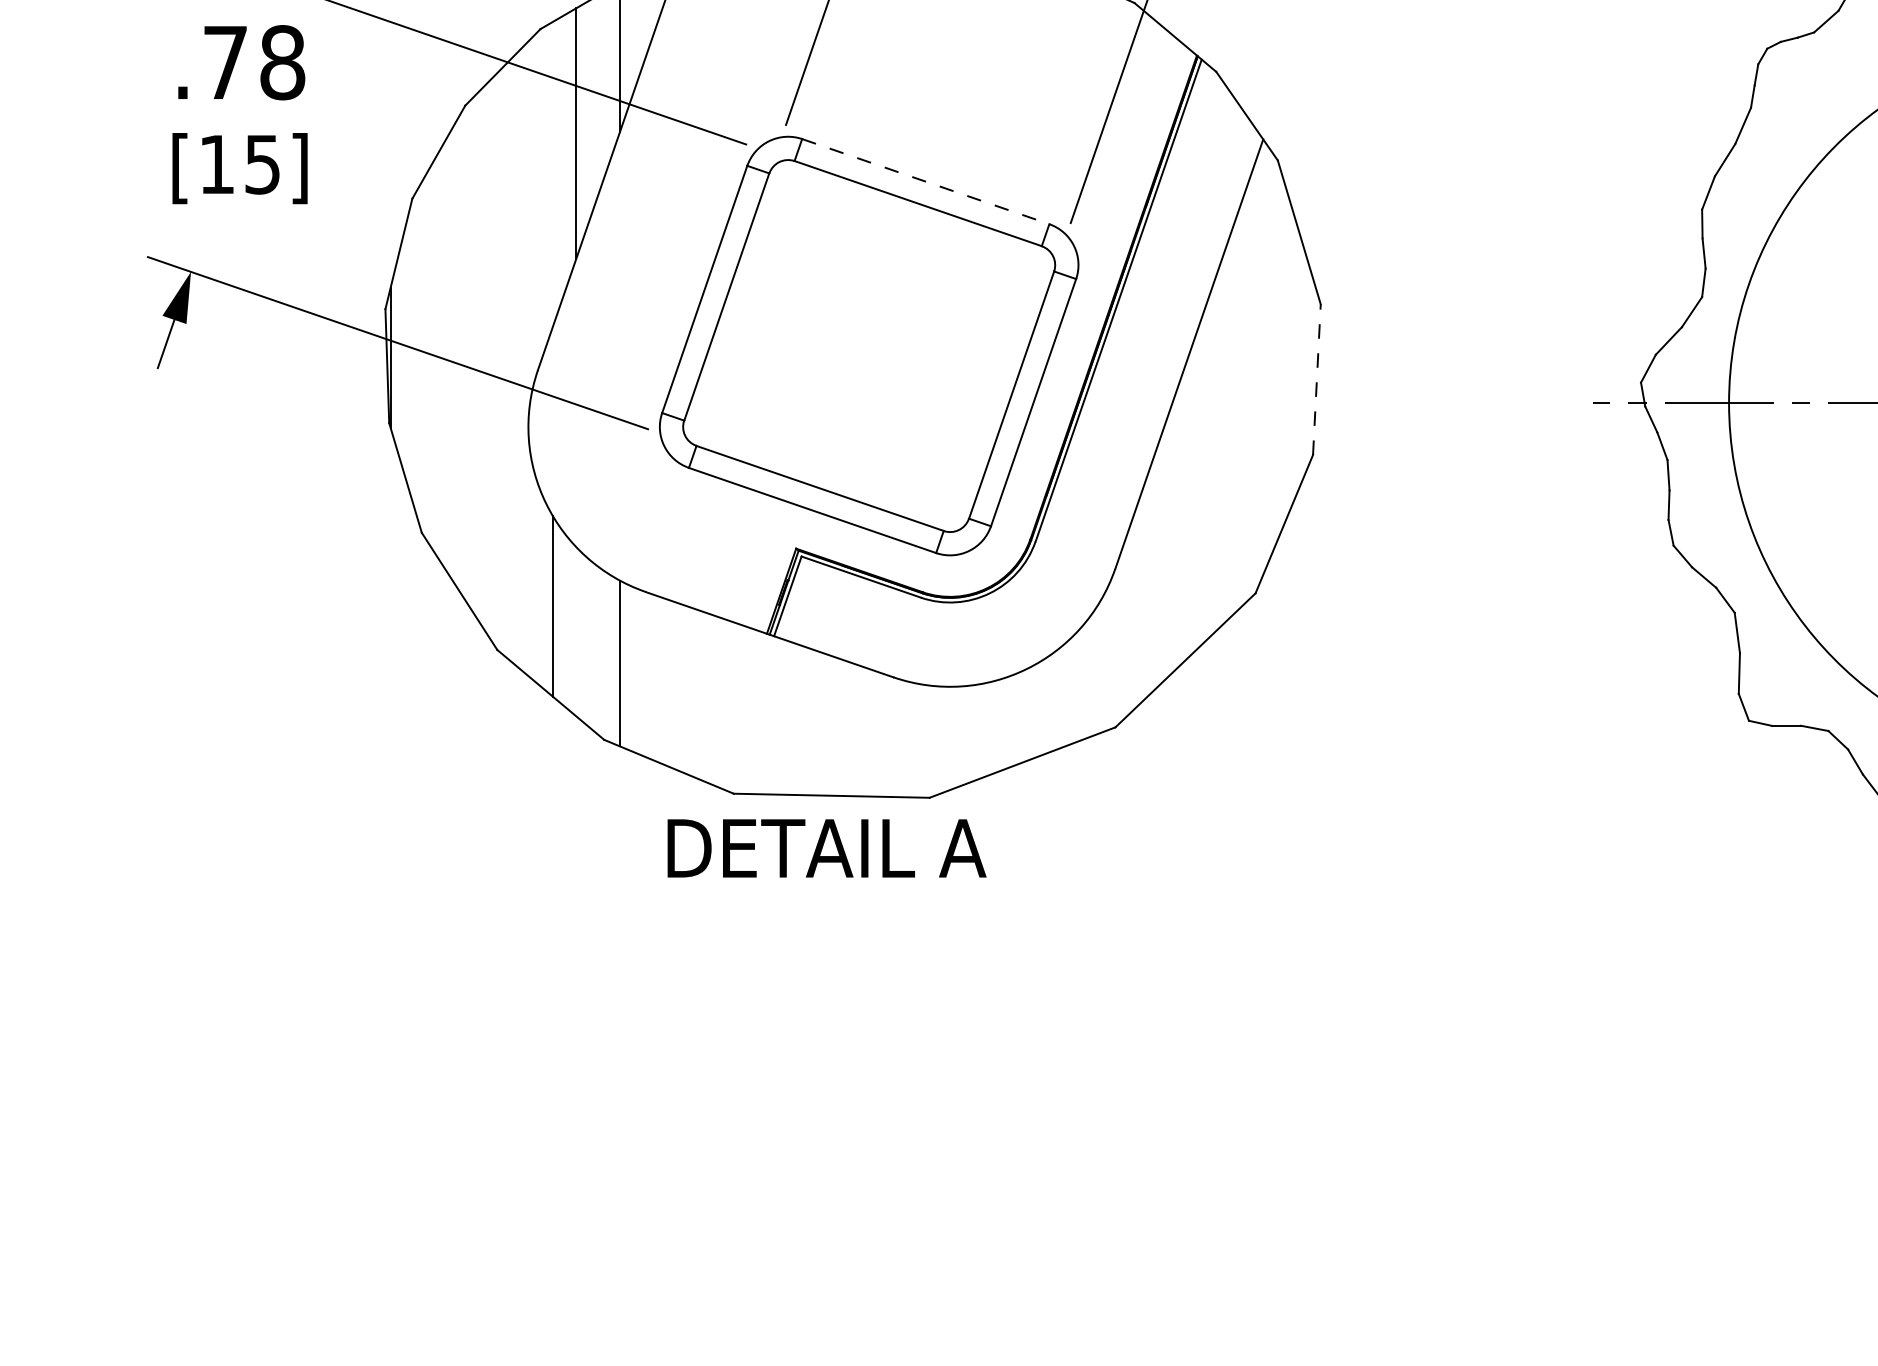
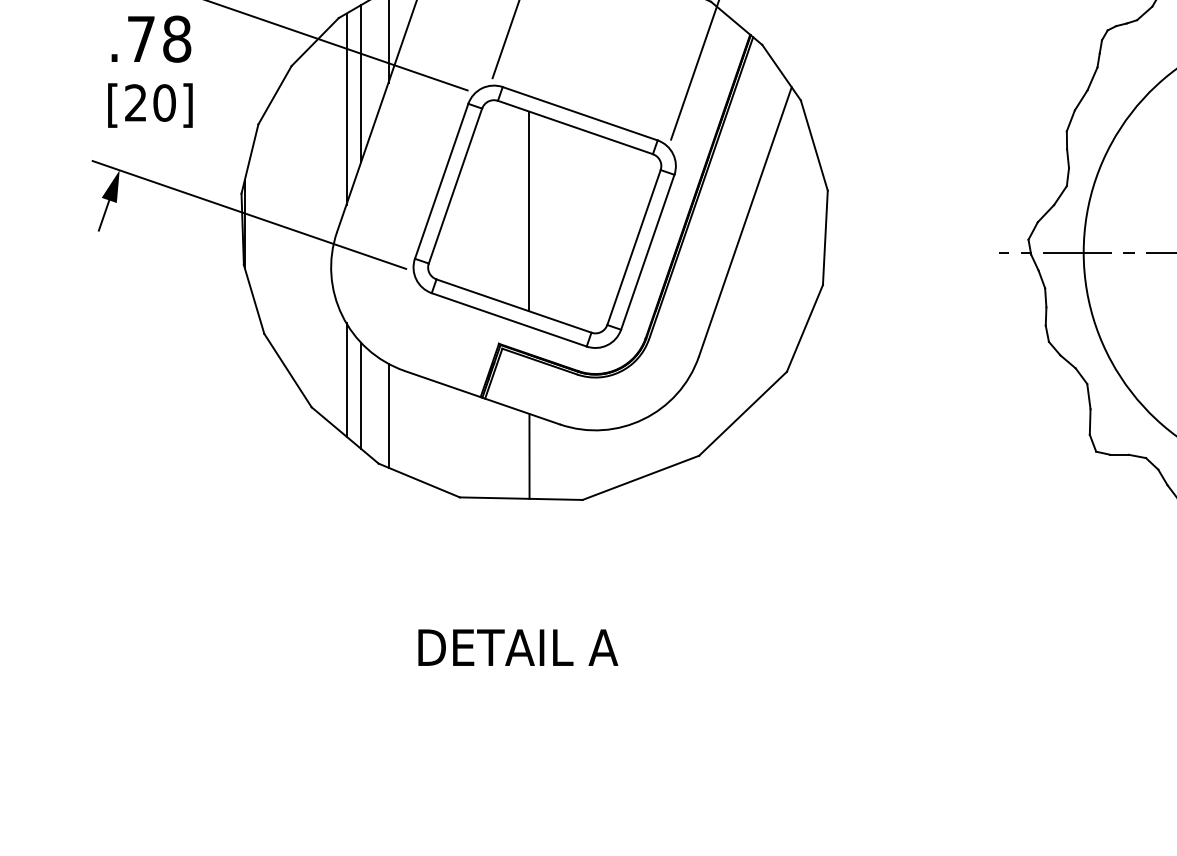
text: (240, 163) -> (150, 102), [15] -> [20]
line: (552, 173) -> (346, 108), added
line: (926, 181) -> (580, 113), dashed -> solid
line: (844, 337) -> (529, 211), added
line: (1317, 379) -> (825, 237), dashed -> solid
line: (576, 631) -> (361, 395), added
line: (844, 726) -> (529, 455), added
text: (827, 848) -> (518, 647), moved

